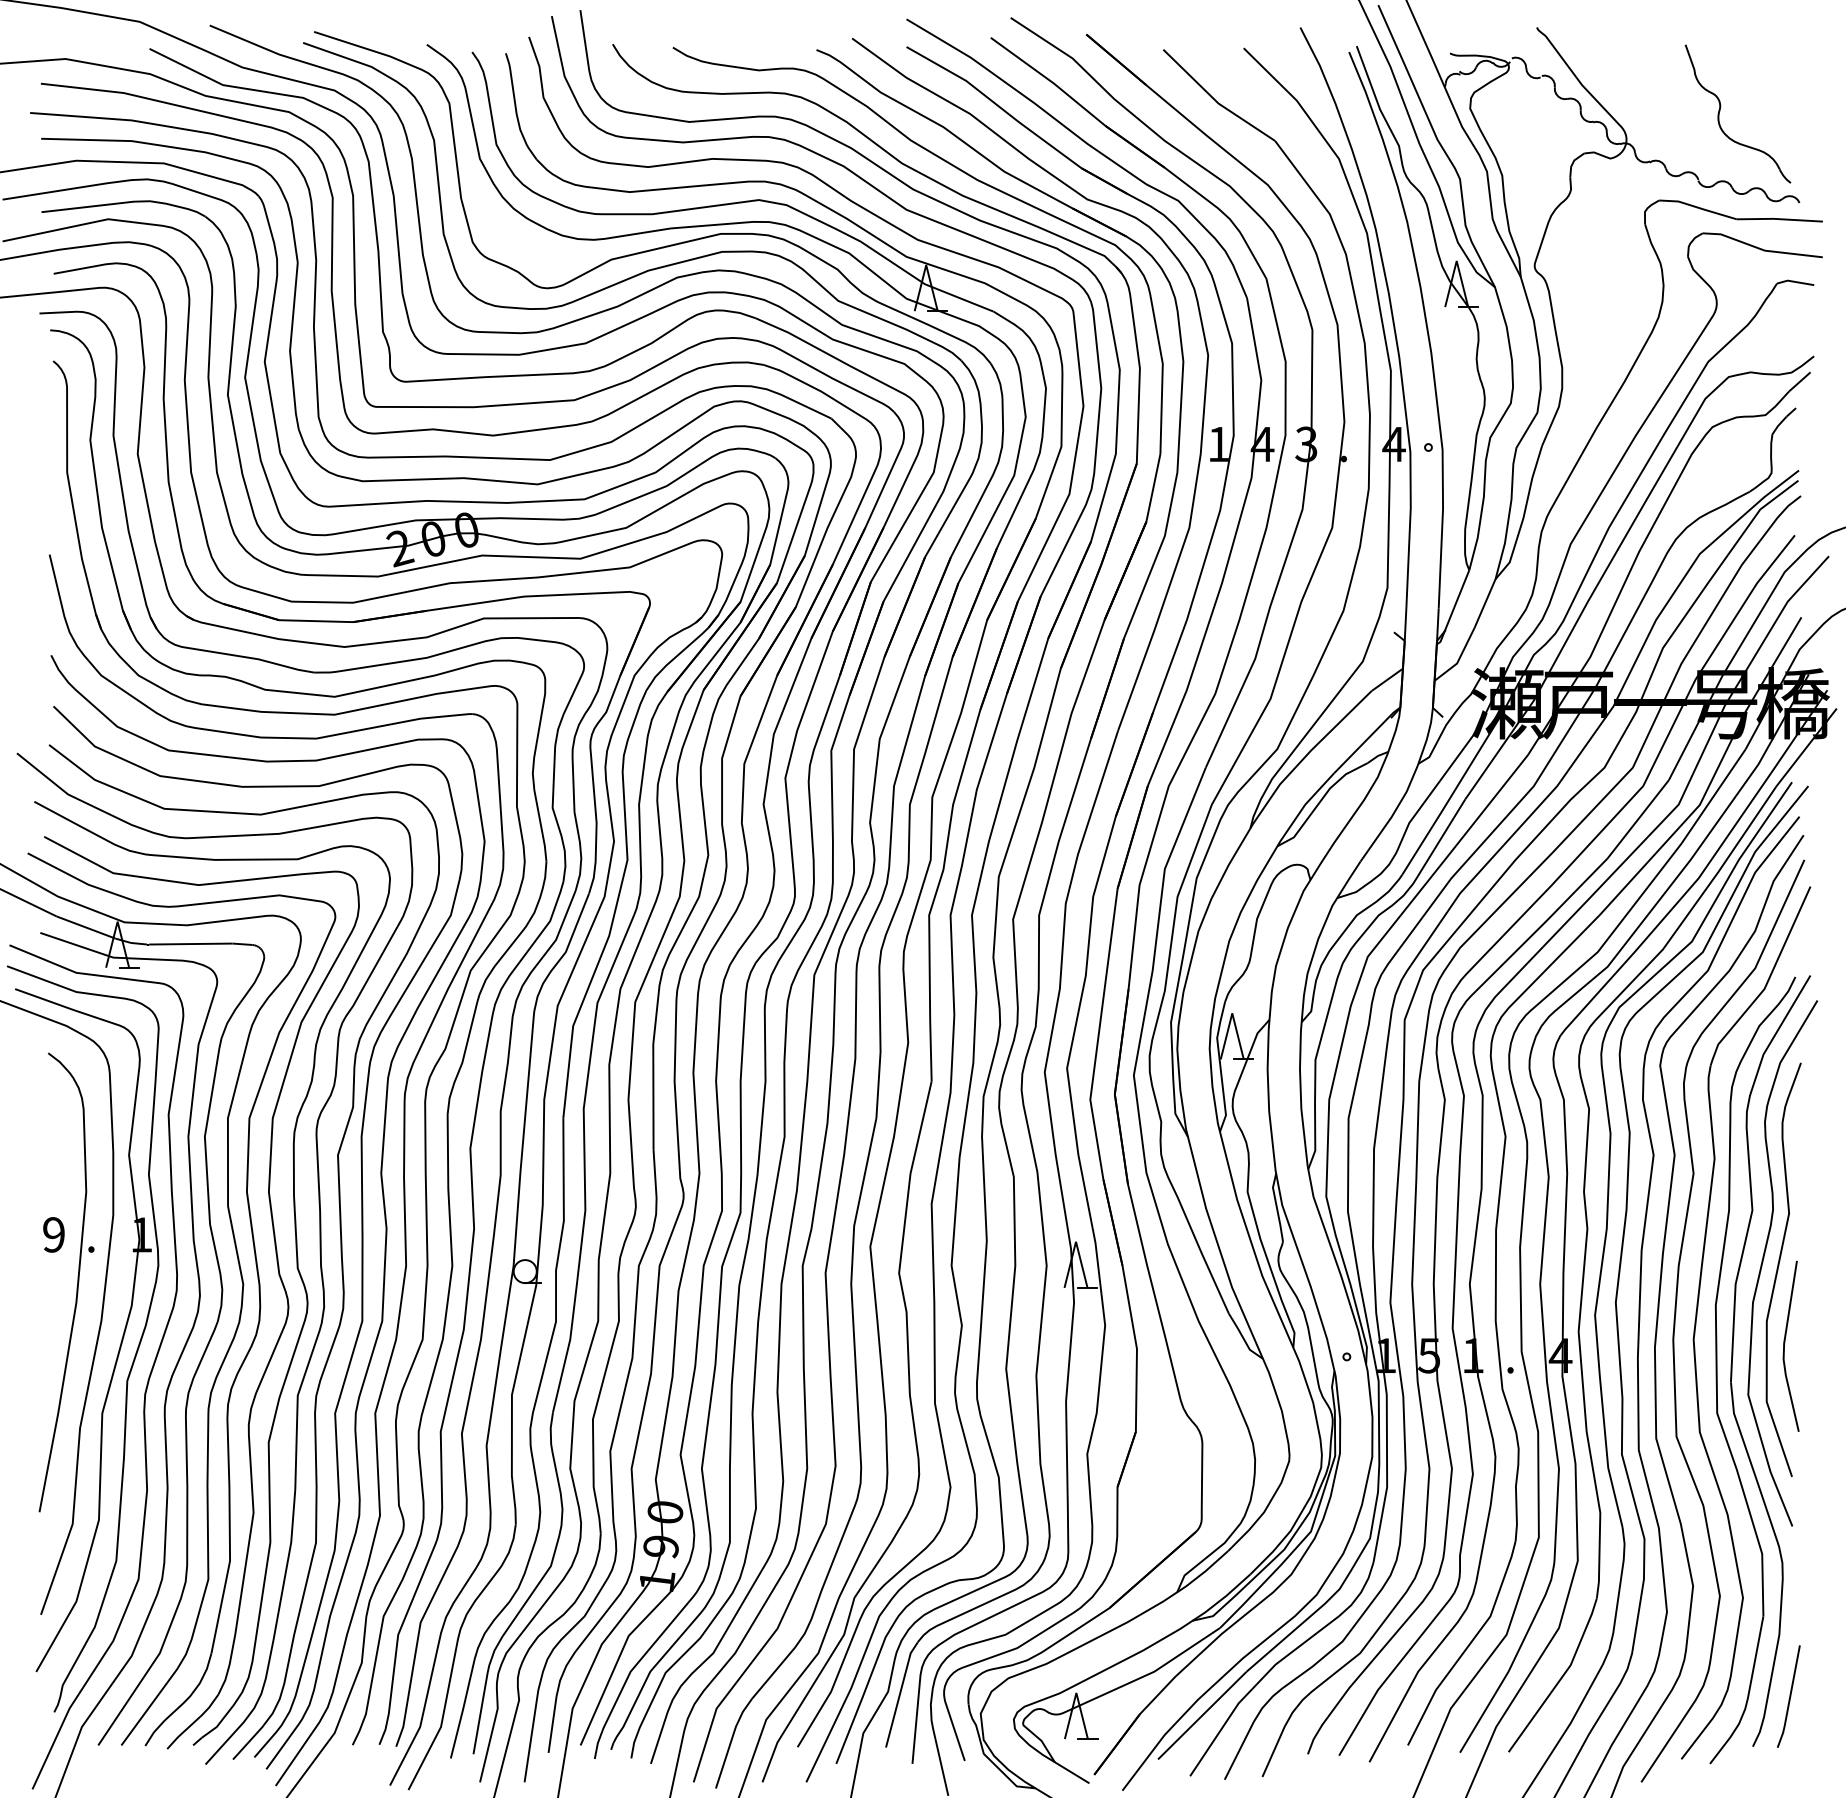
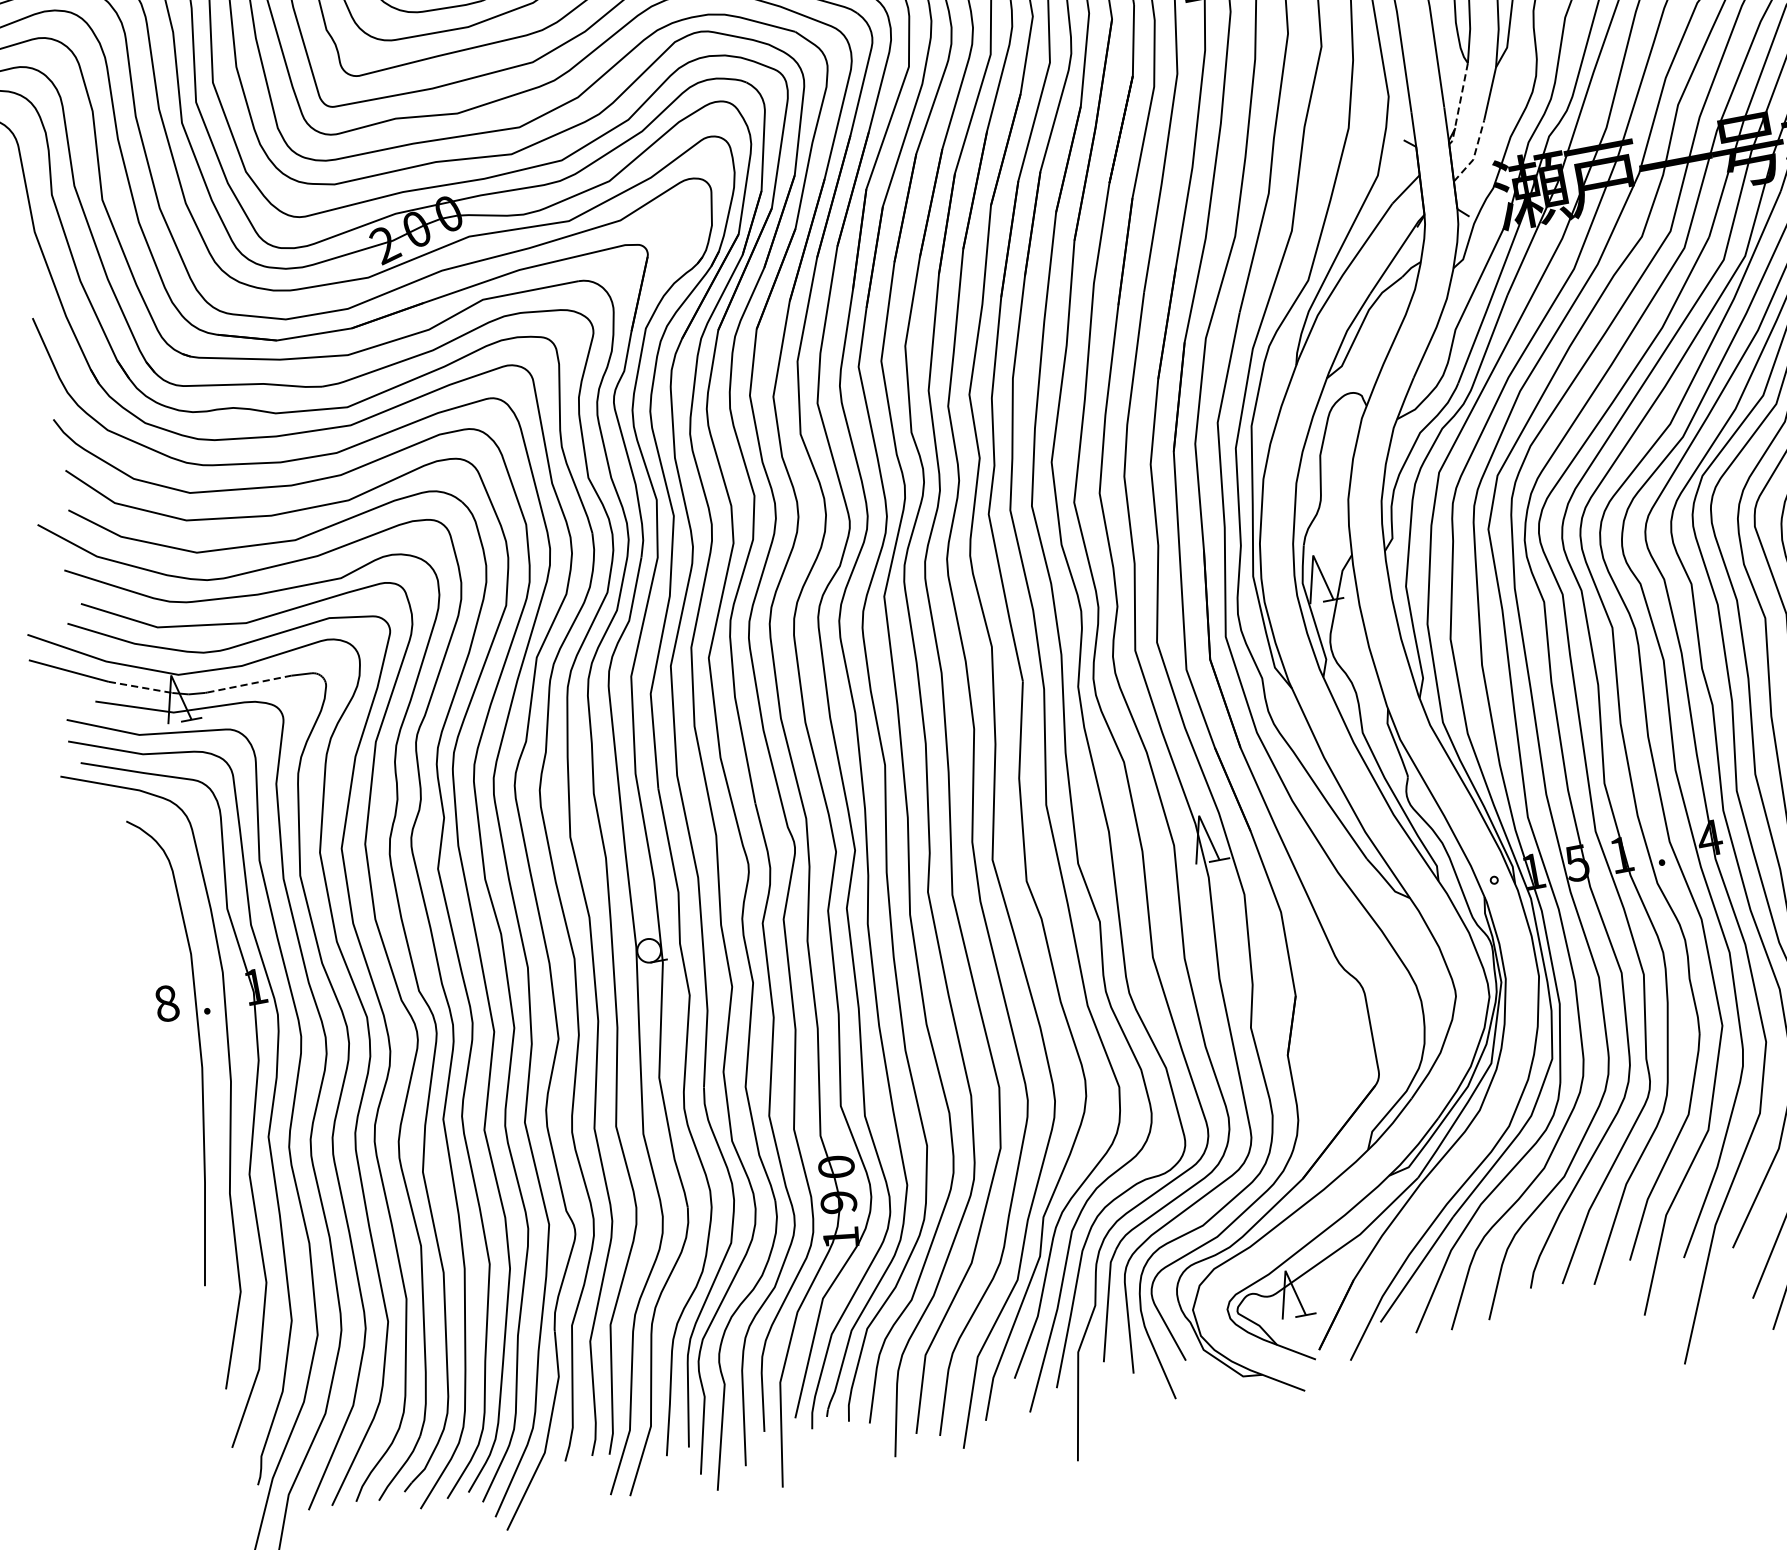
line: (1453, 608) -> (1459, 104), solid -> dashed
line: (1459, 659) -> (1474, 155), solid -> dashed
line: (86, 927) -> (140, 687), solid -> dashed
line: (190, 944) -> (249, 684), solid -> dashed
text: (53, 1234) -> (166, 1003), 9 -> 8

